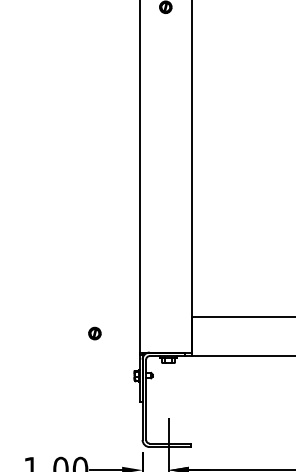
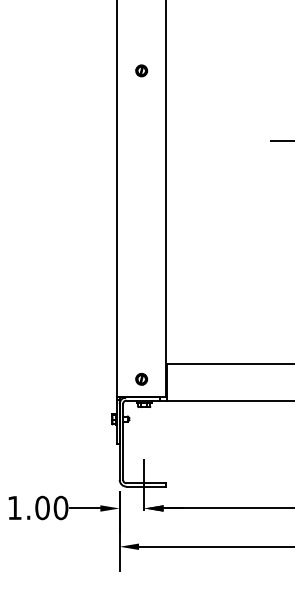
part: (94, 332) -> (141, 378), moved

